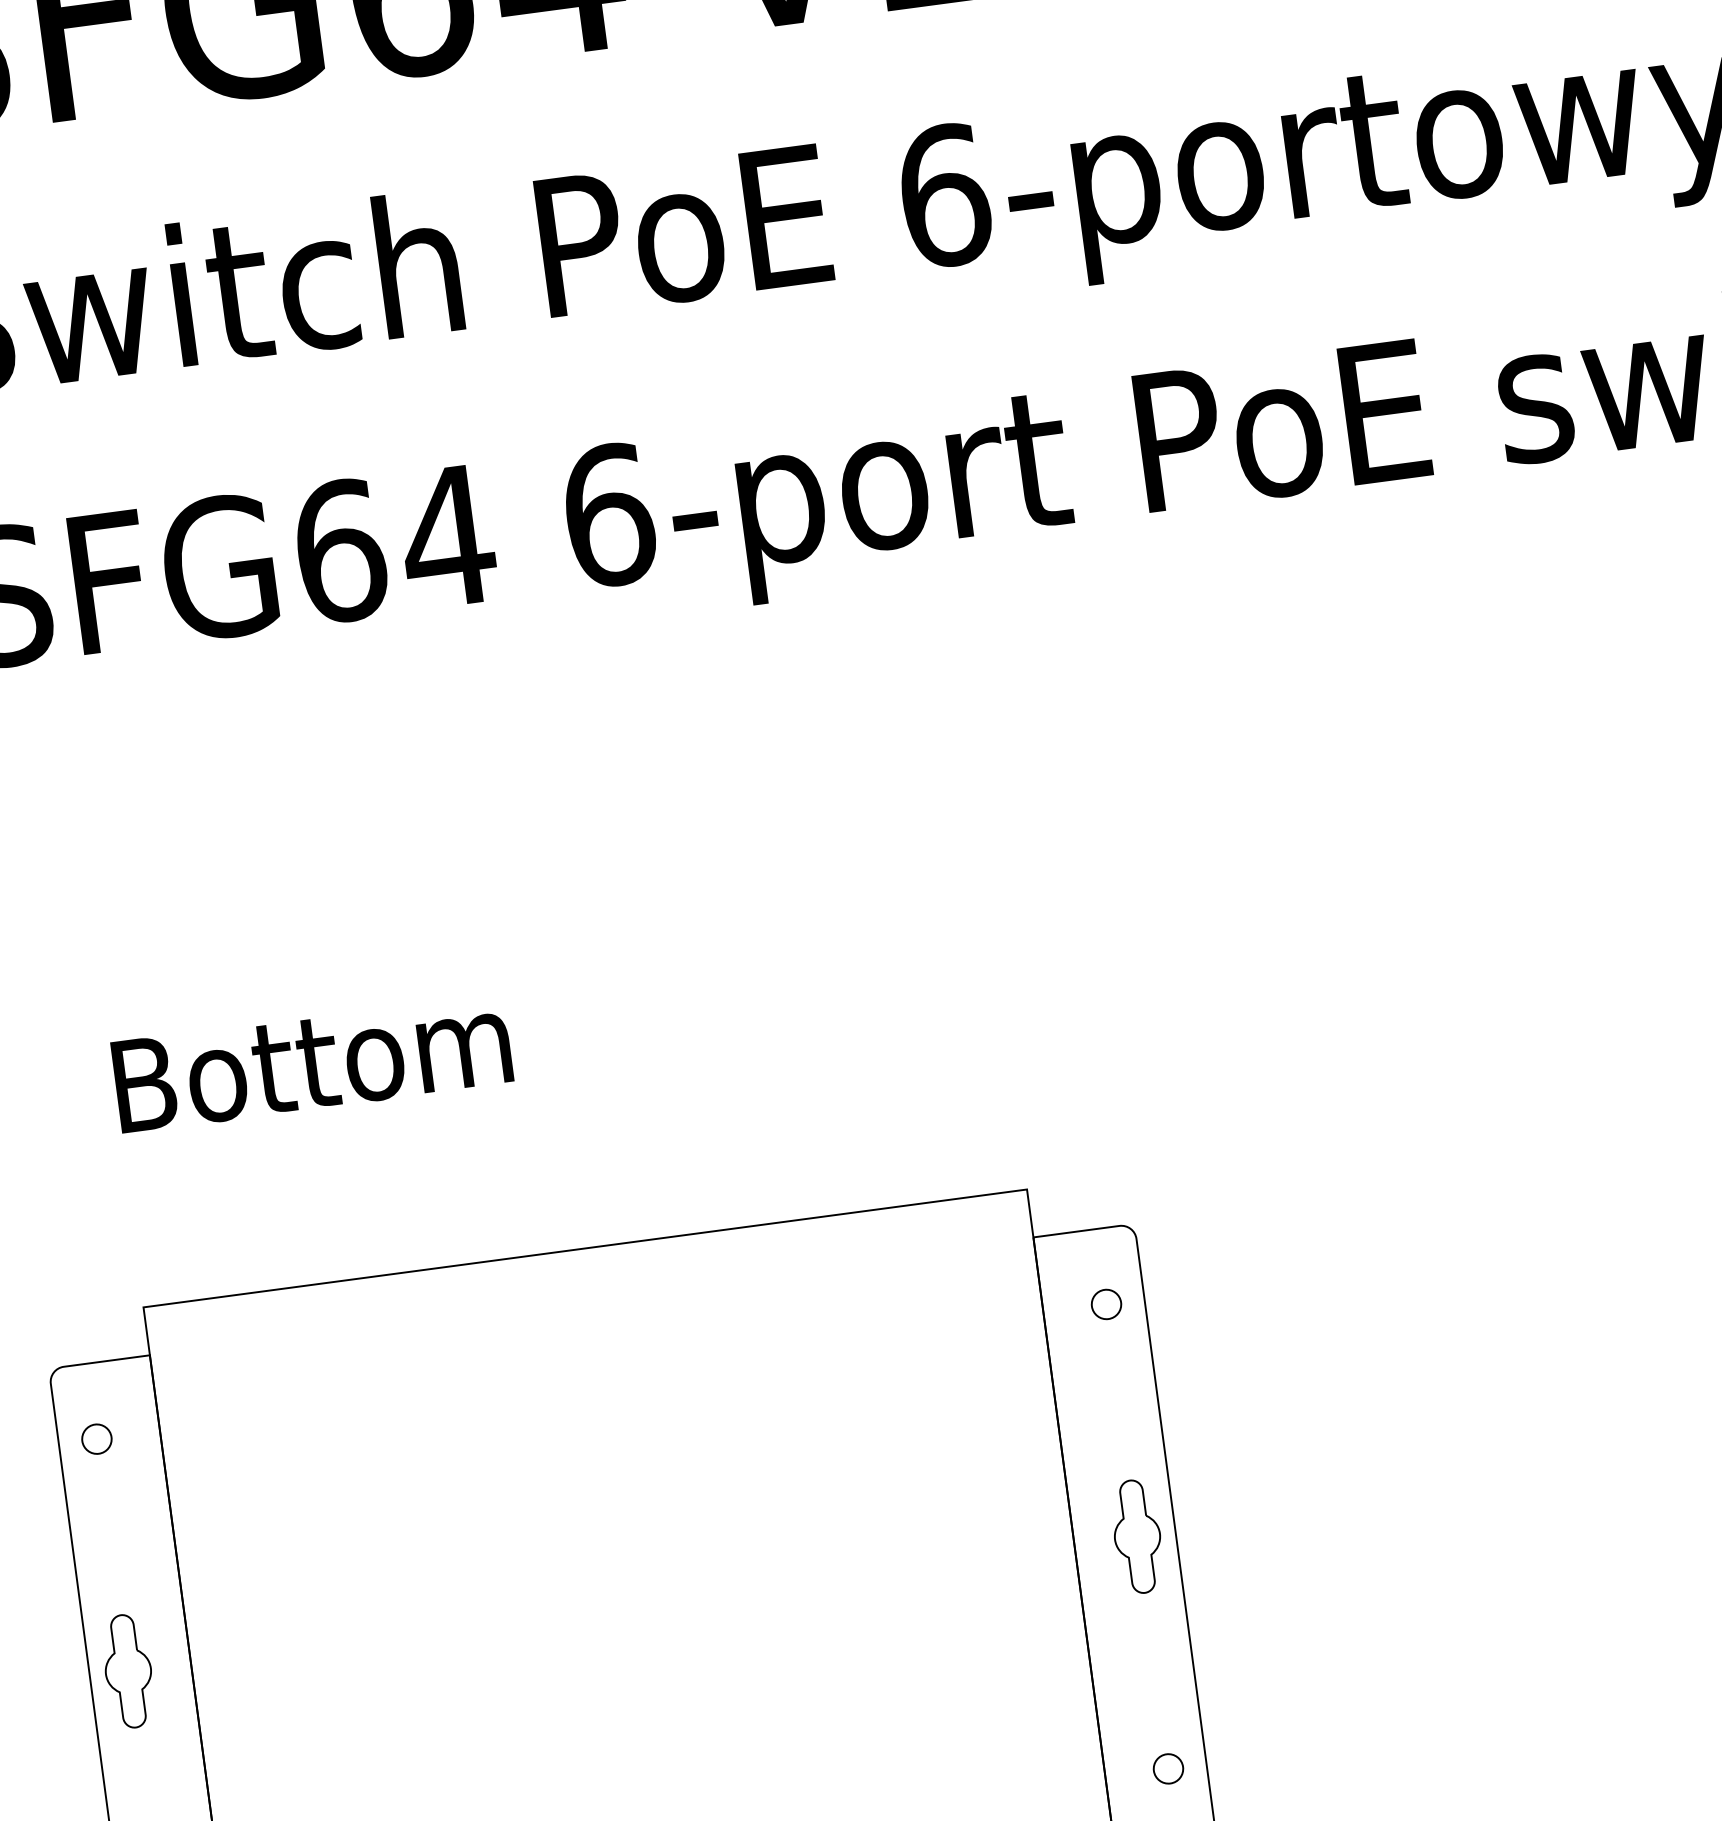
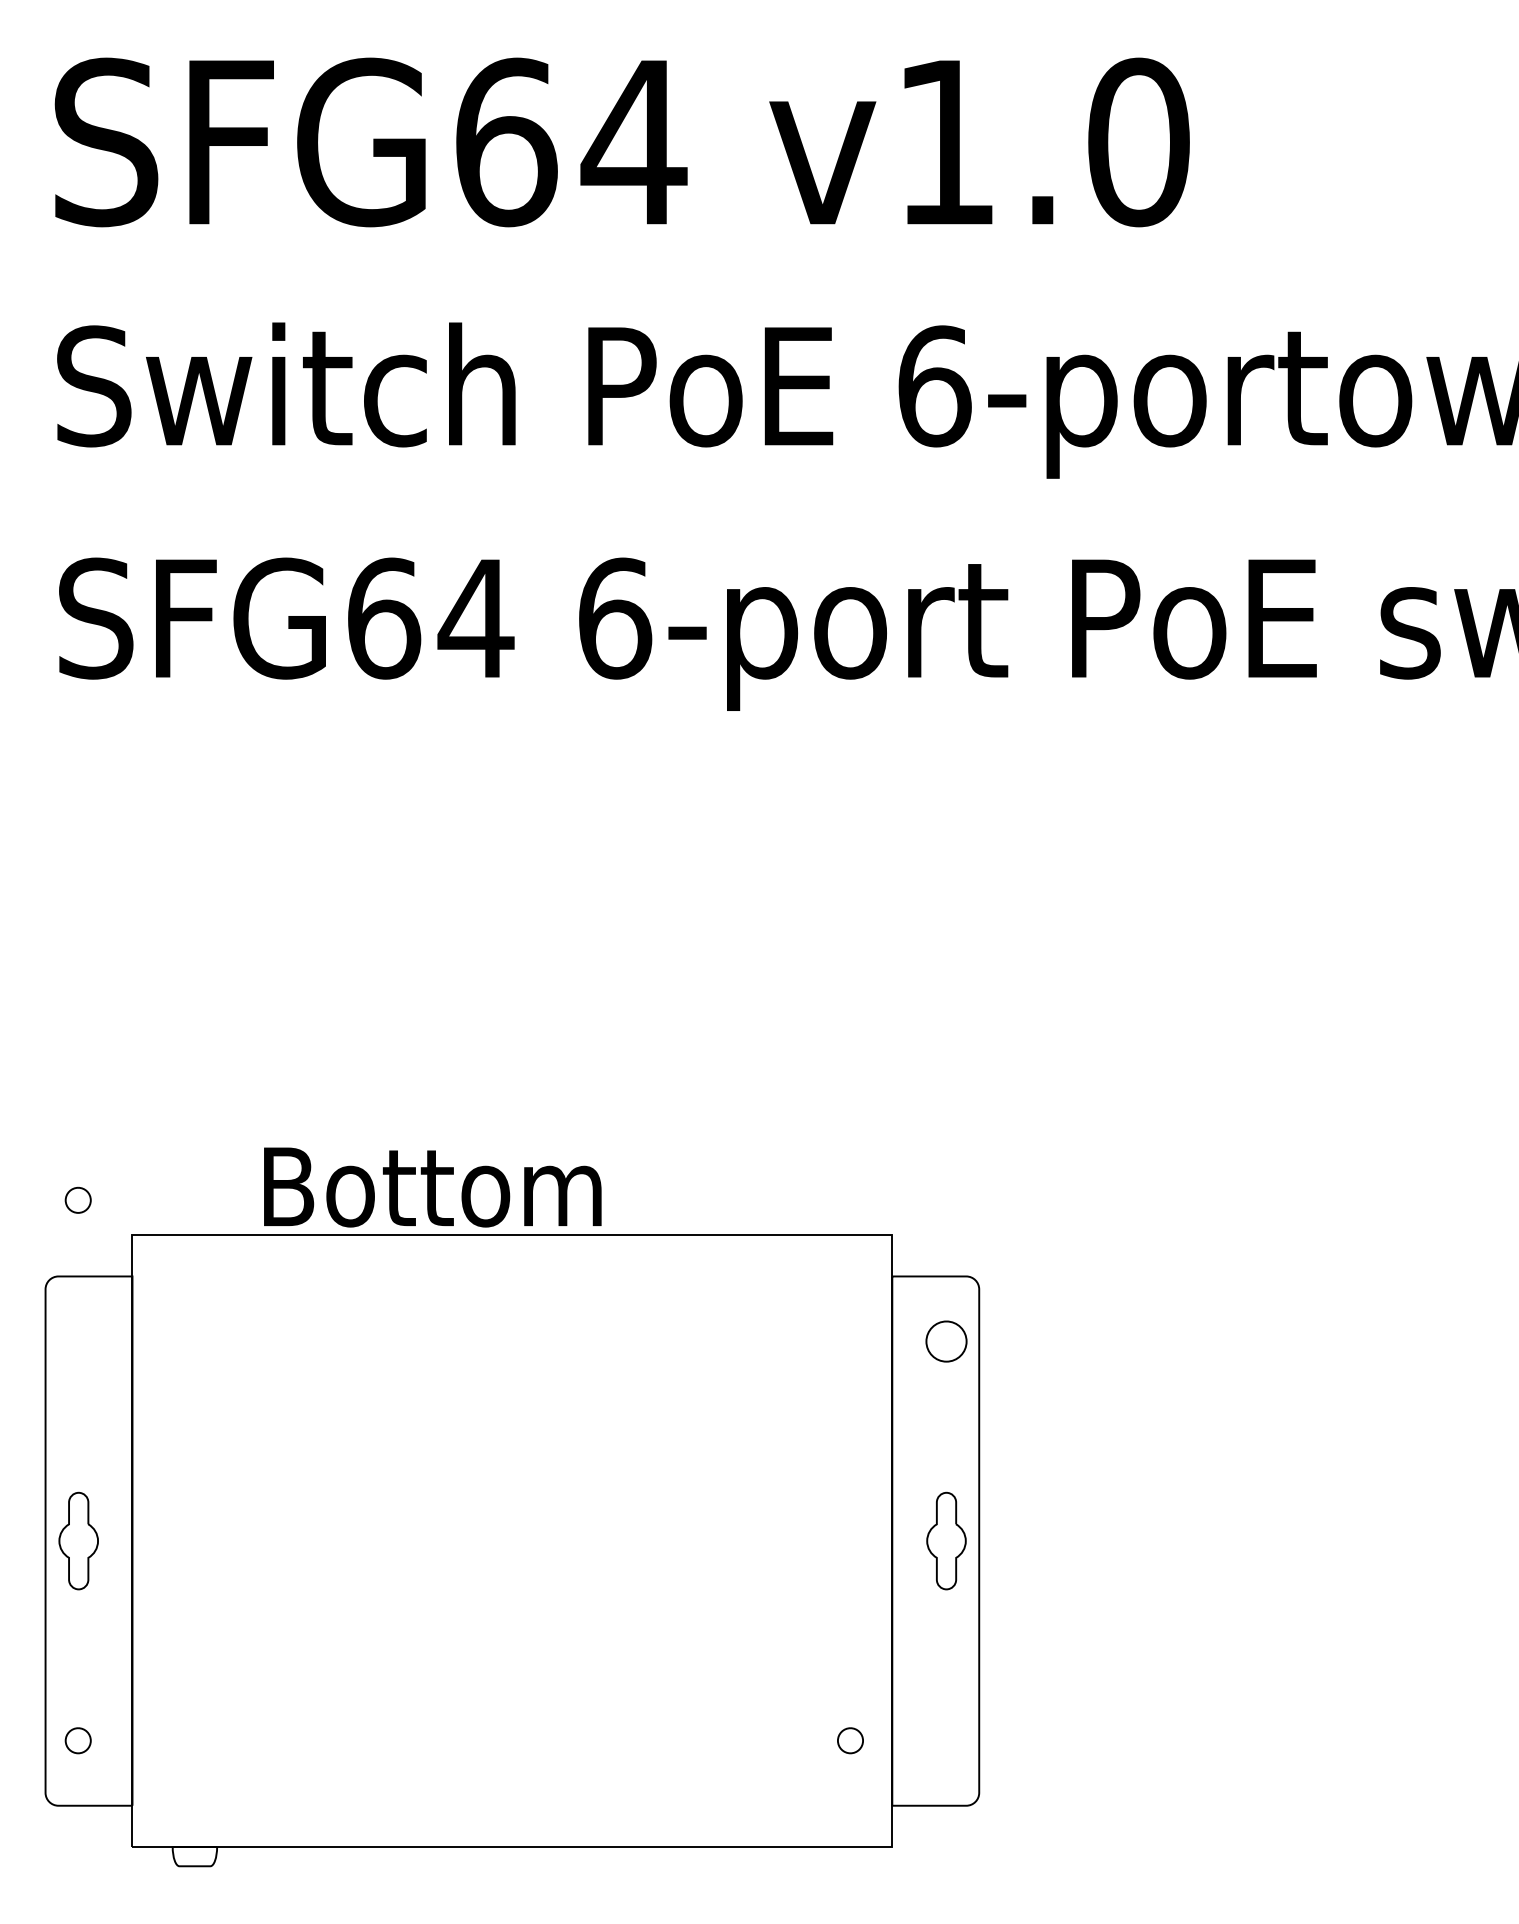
text: (312, 1062) -> (432, 1187), moved
part: (1106, 1303) -> (946, 1340), size x1.6
part: (95, 1438) -> (77, 1199), moved
part: (1168, 1768) -> (850, 1740), moved

